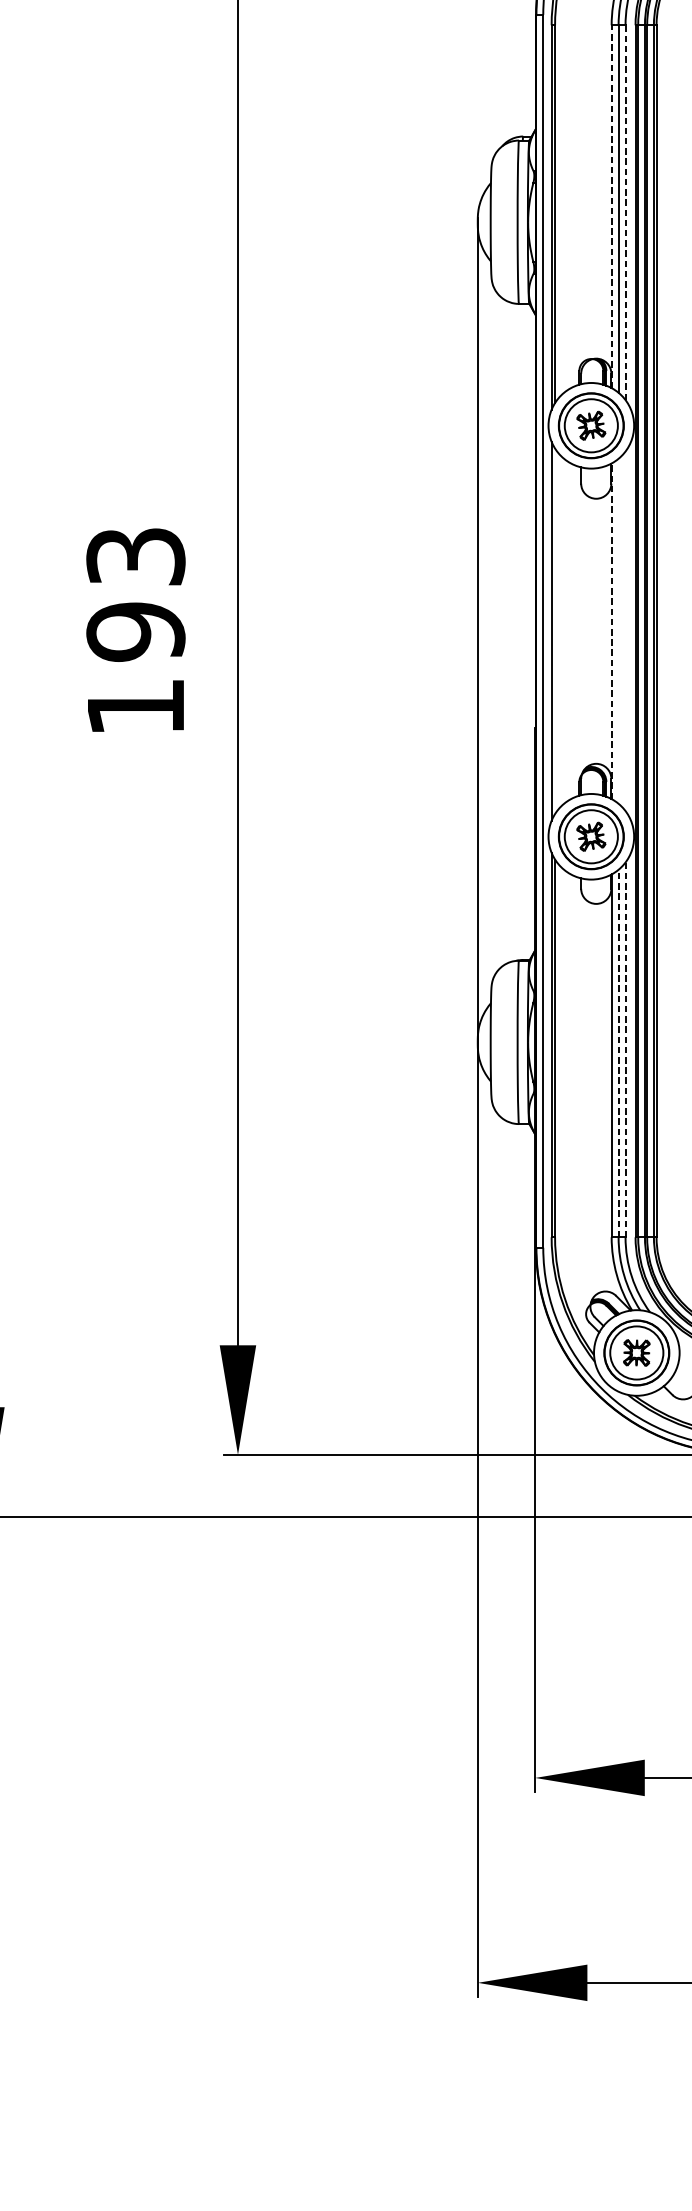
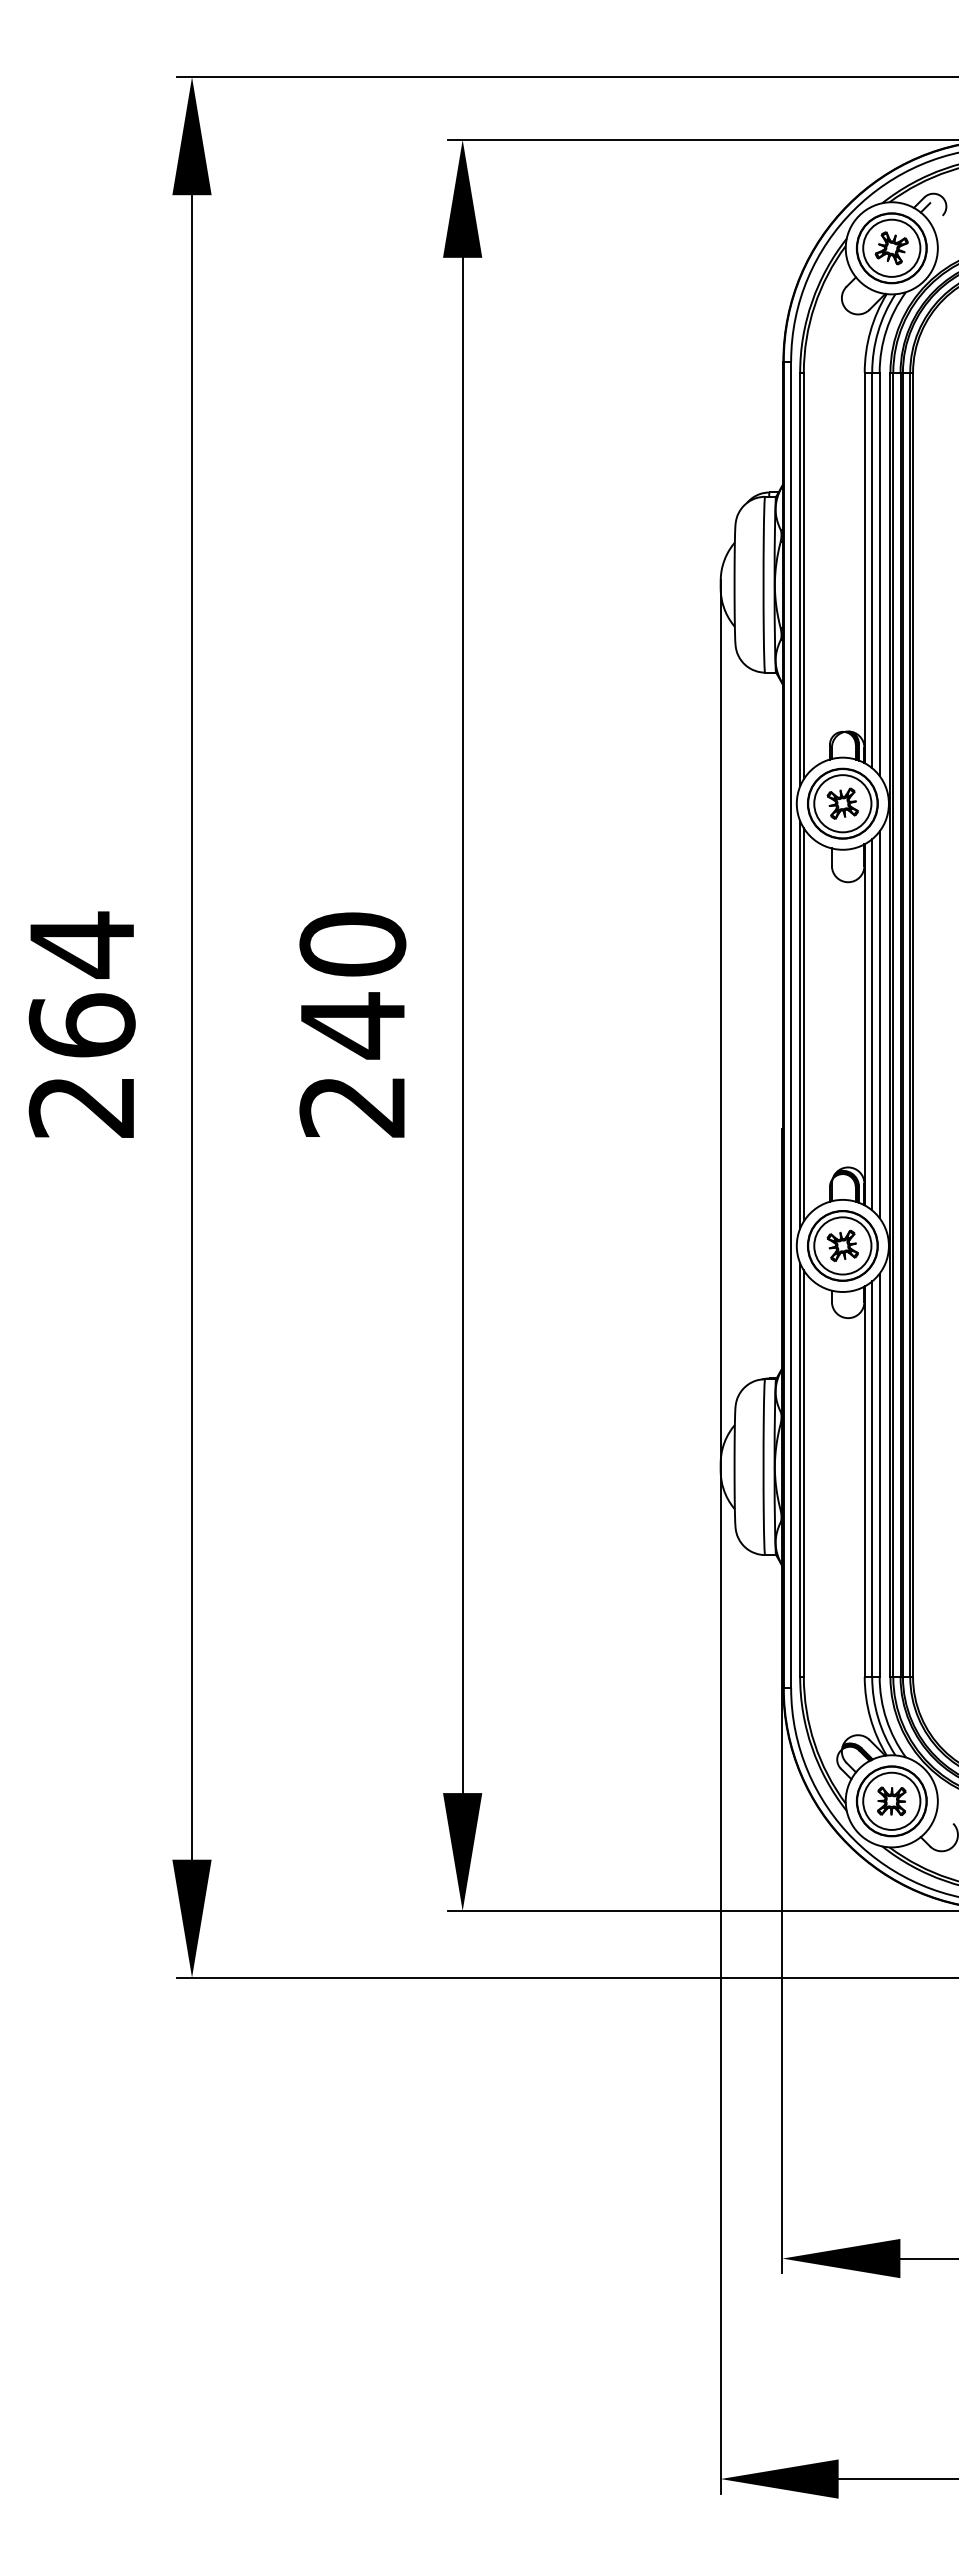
line: (611, 206) -> (864, 567), dashed -> solid
line: (625, 212) -> (879, 574), dashed -> solid
text: (135, 630) -> (352, 1024), 193 -> 240
line: (554, 630) -> (803, 1024), added
line: (611, 630) -> (864, 1024), dashed -> solid
line: (618, 630) -> (872, 1024), added
line: (625, 630) -> (879, 1024), added
line: (625, 1050) -> (879, 1475), dashed -> solid
line: (618, 1053) -> (872, 1479), dashed -> solid

